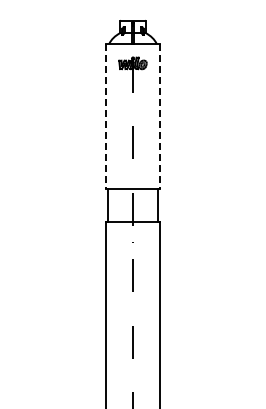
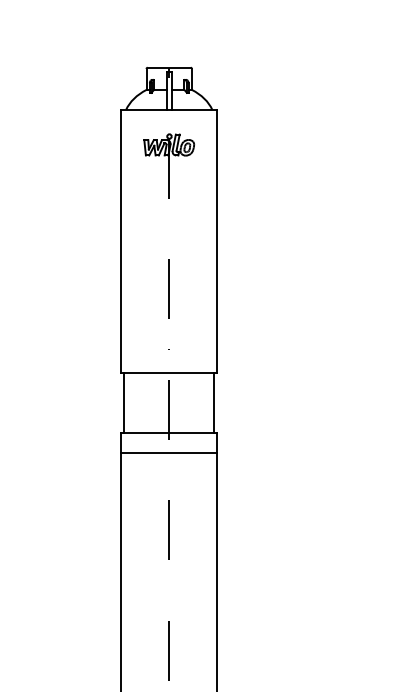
line: (106, 116) -> (121, 241), dashed -> solid
line: (159, 116) -> (217, 241), dashed -> solid
line: (132, 233) -> (168, 453), added

